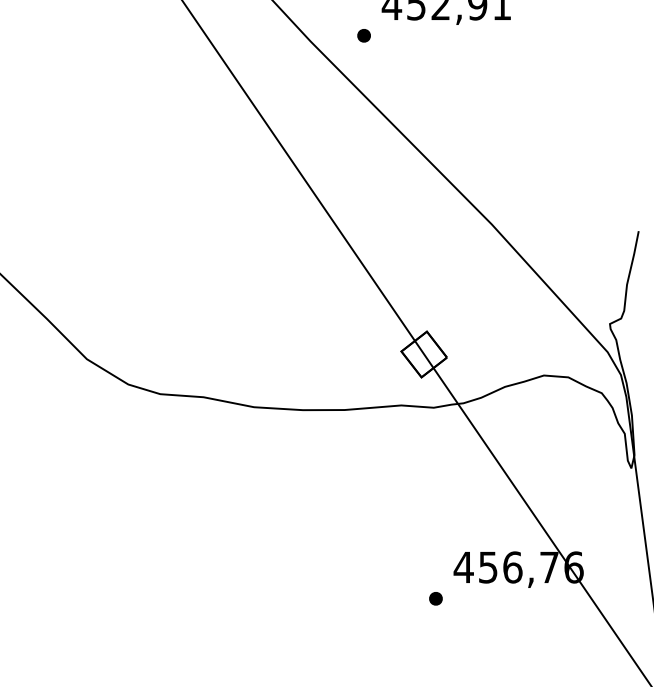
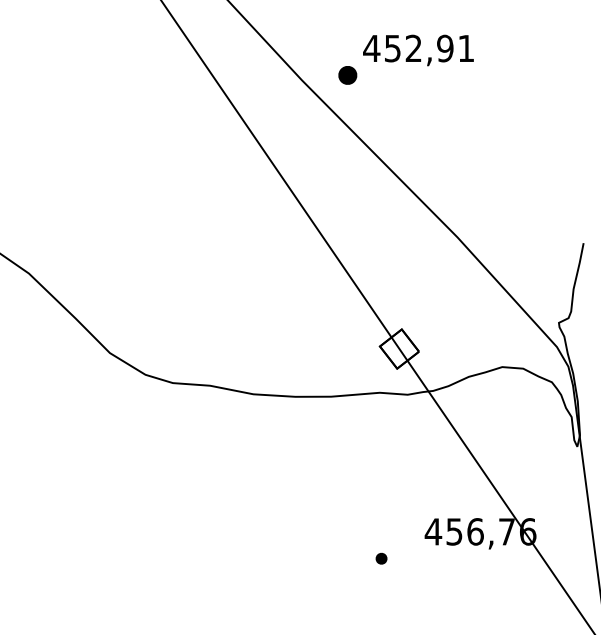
part: (363, 35) -> (347, 75), size x1.6
part: (435, 598) -> (381, 558), moved

